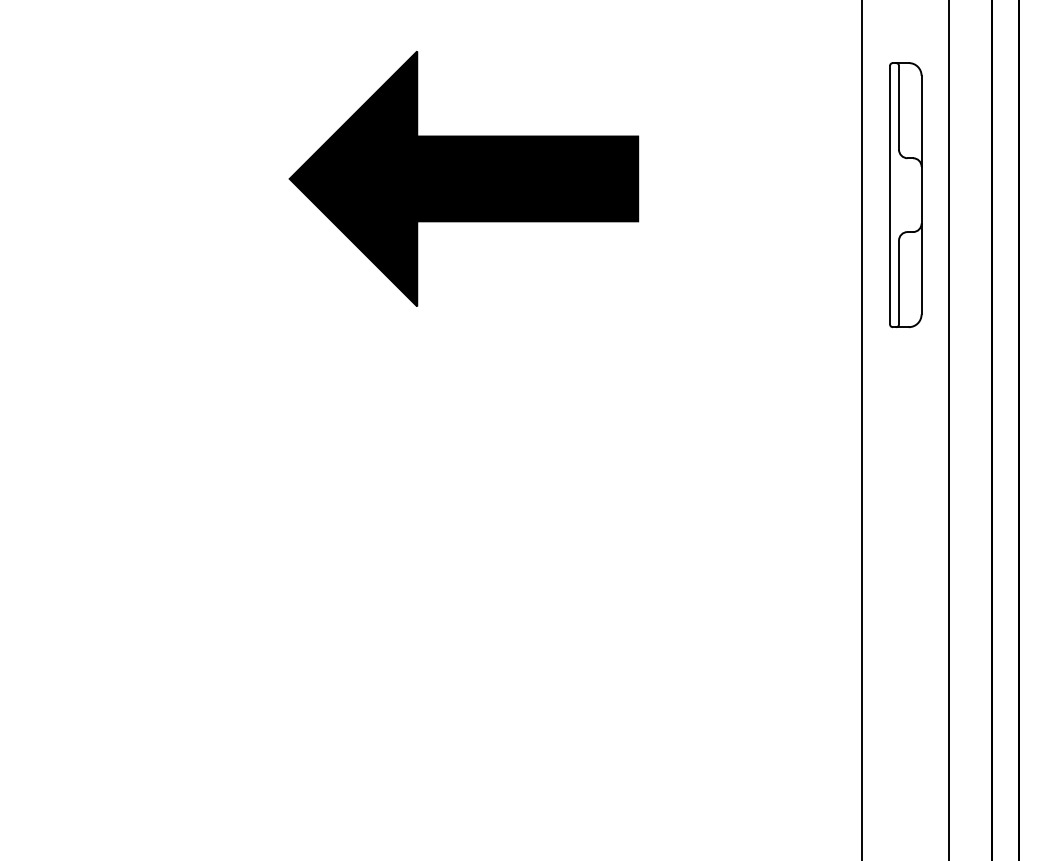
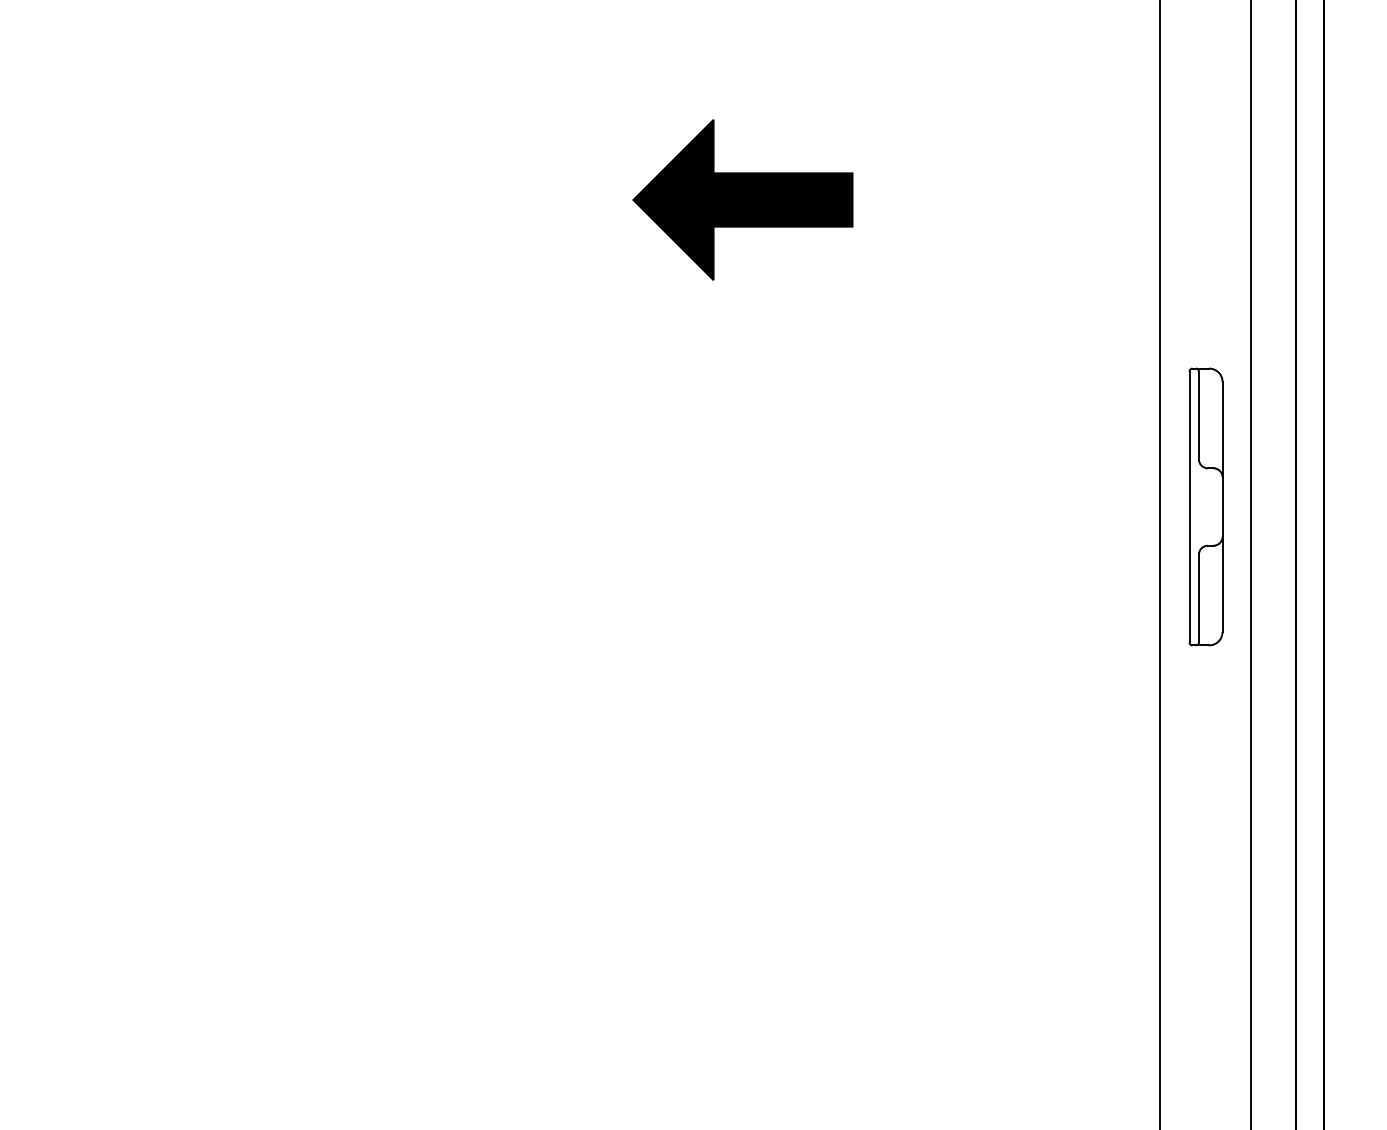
part: (463, 178) -> (742, 199), size x0.6
part: (905, 194) -> (1205, 506), moved

